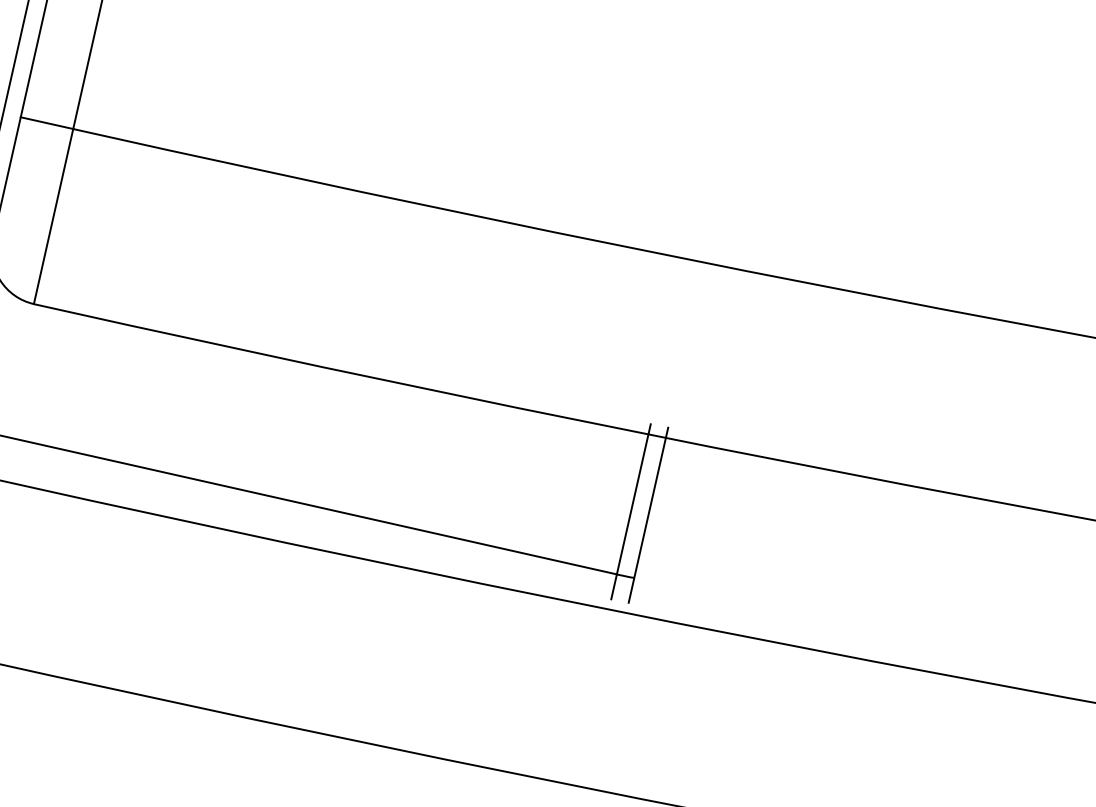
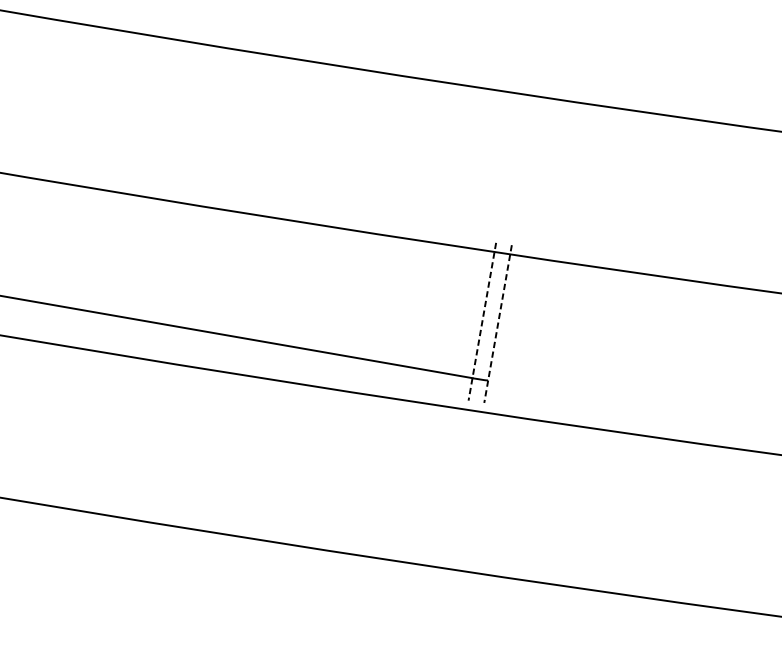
line: (631, 511) -> (482, 321), solid -> dashed
line: (648, 515) -> (498, 324), solid -> dashed

